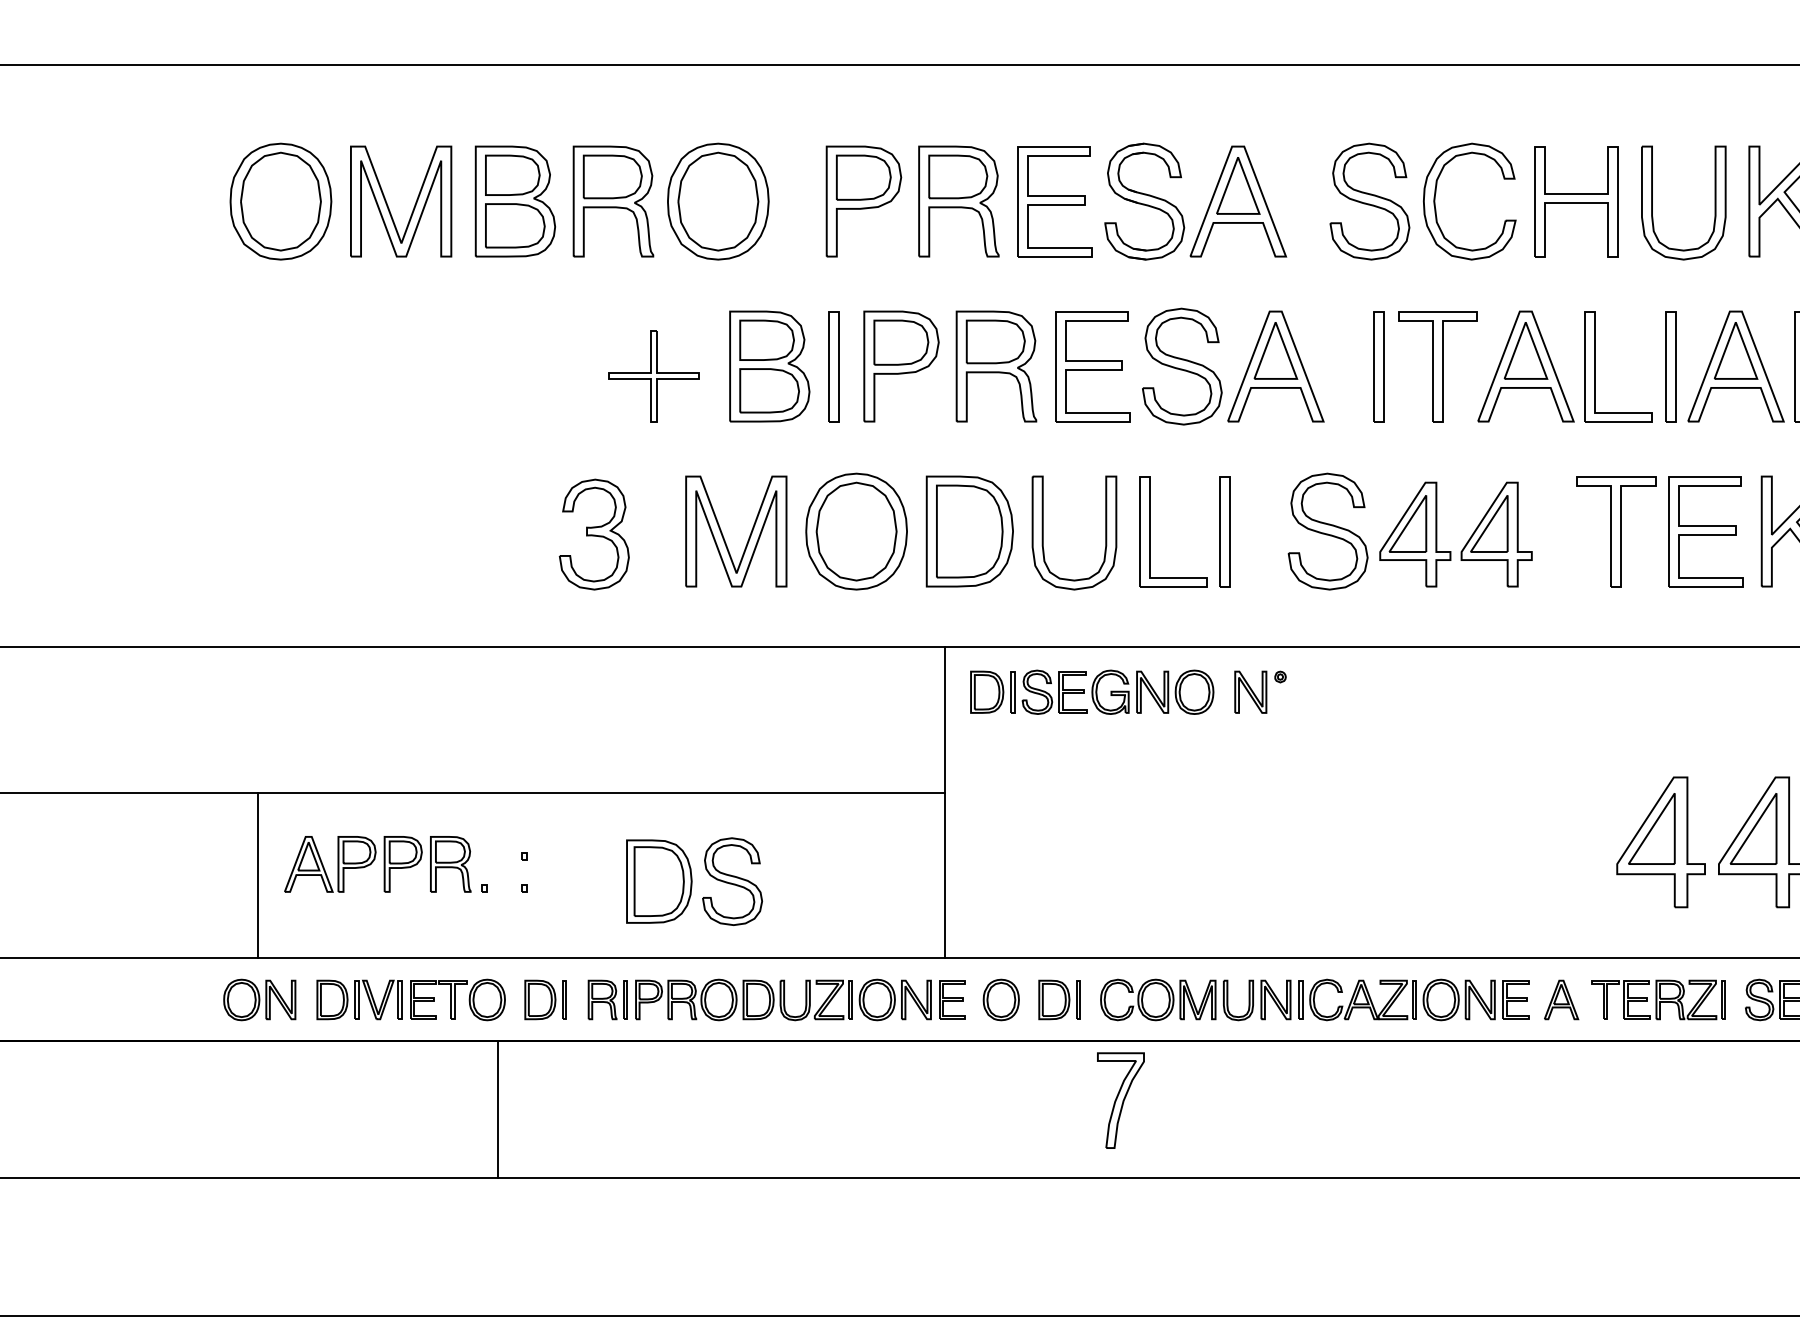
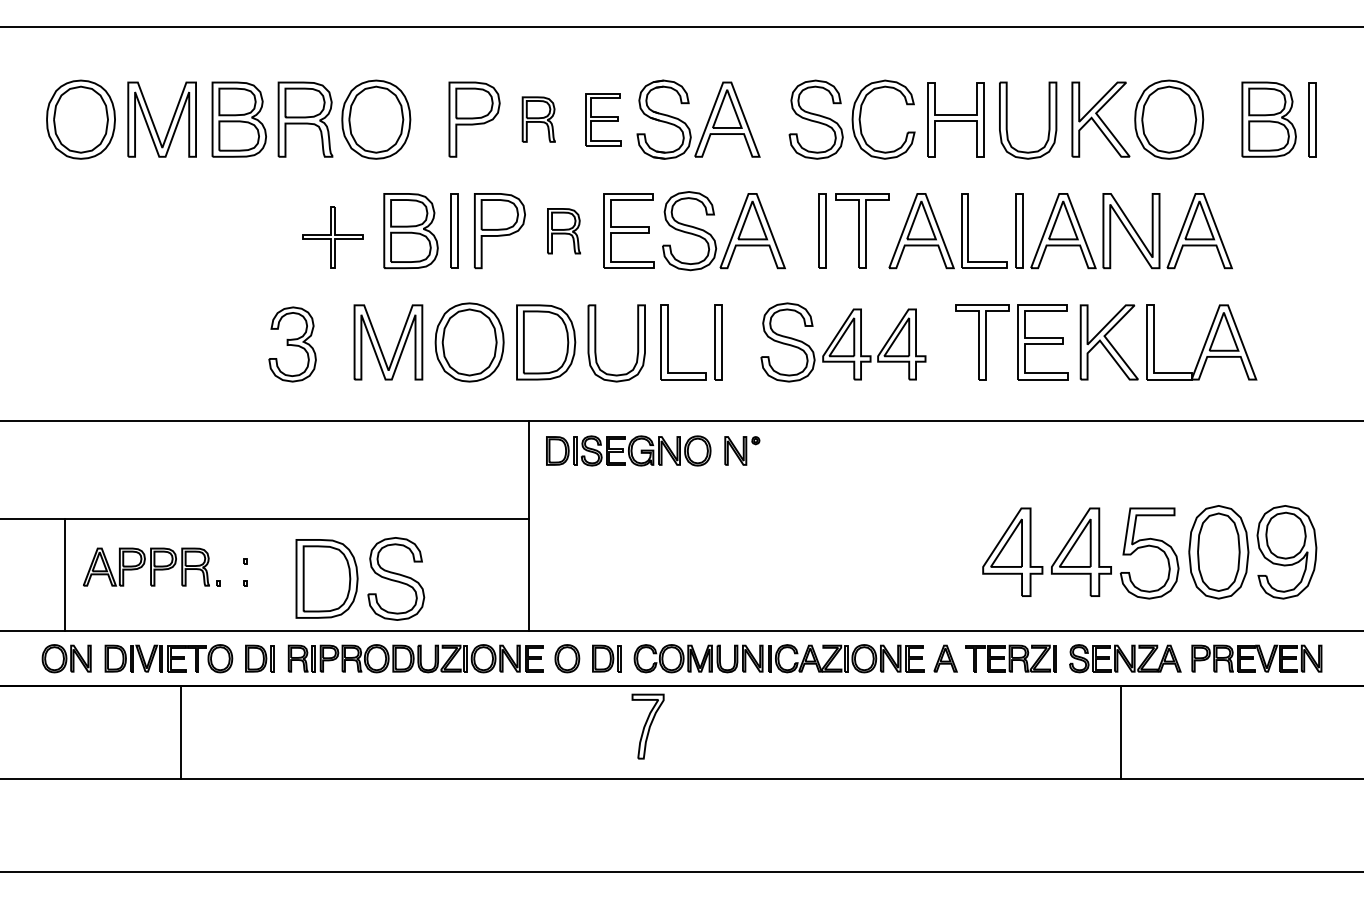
part: (958, 201) -> (538, 119), size x0.6
part: (1054, 201) -> (603, 119), size x0.7
part: (995, 367) -> (563, 231), size x0.6
part: (693, 881) -> (359, 578), size x1.4
line: (497, 1109) -> (180, 732), moved

